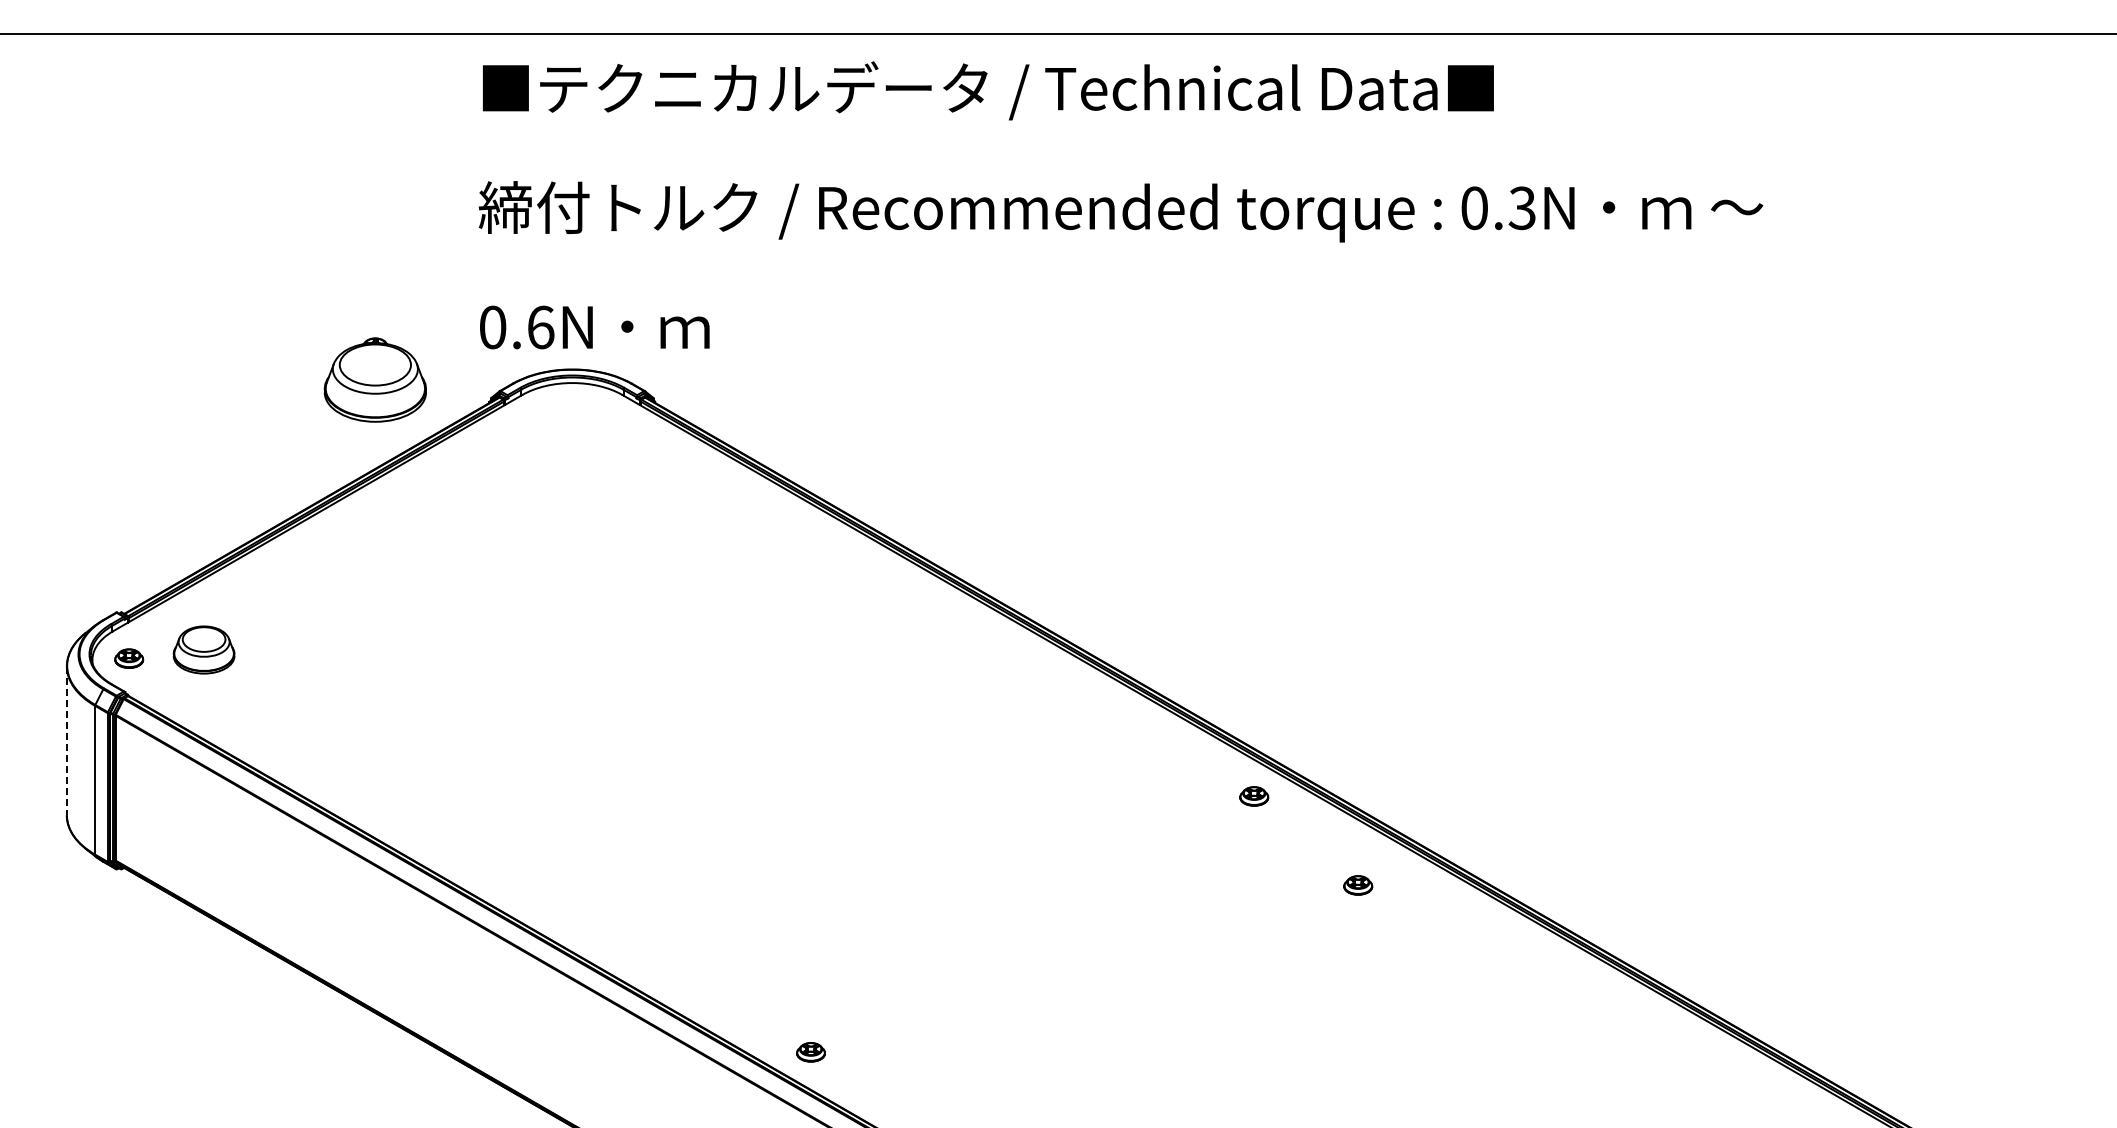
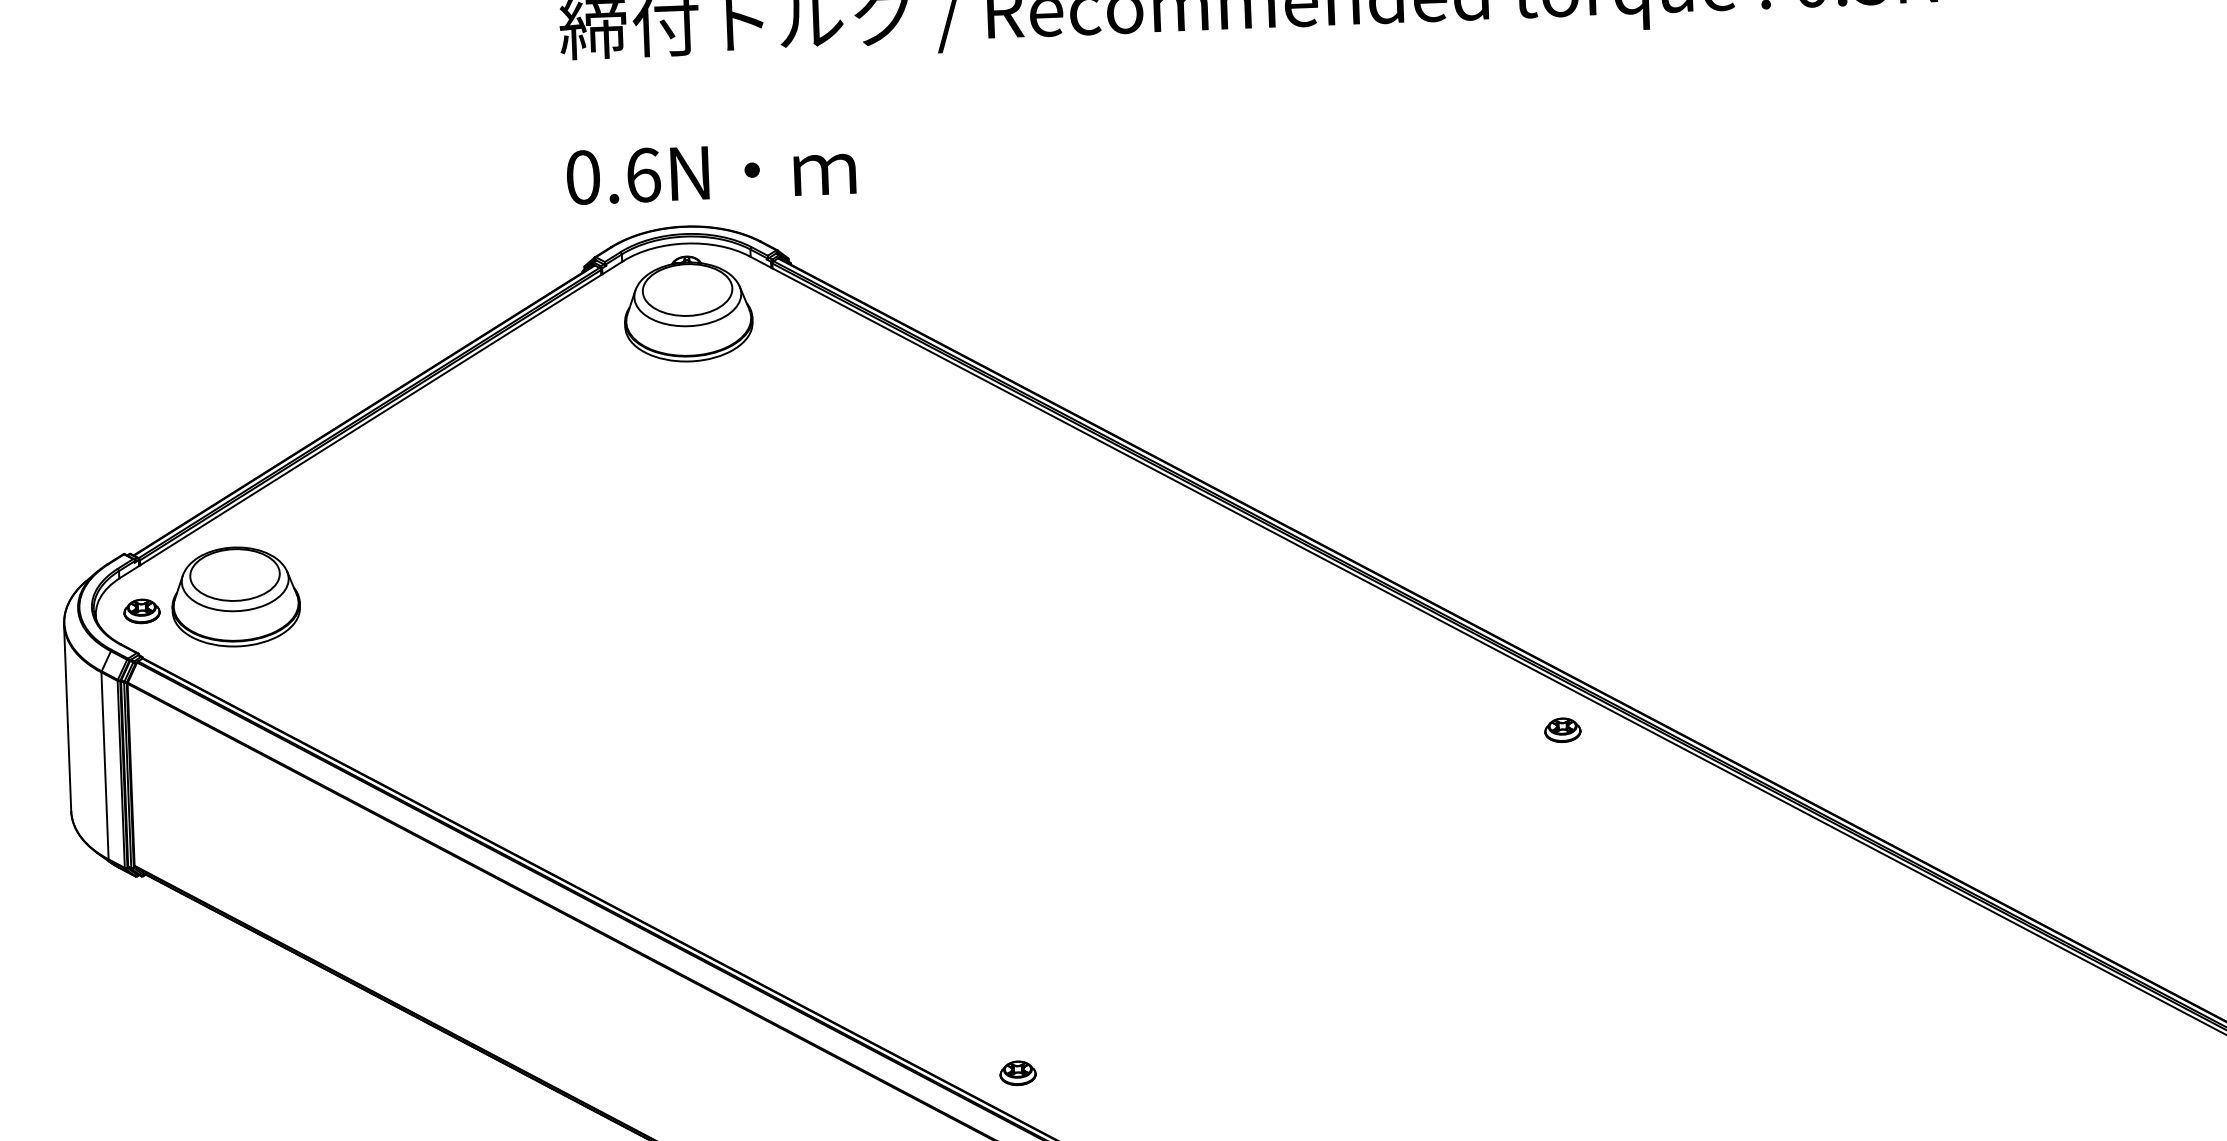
part: (374, 379) -> (687, 308), moved
part: (203, 649) -> (234, 596), size x1.67
line: (66, 741) -> (67, 718), dashed -> solid
part: (1358, 885) -> (1698, 837), removed

